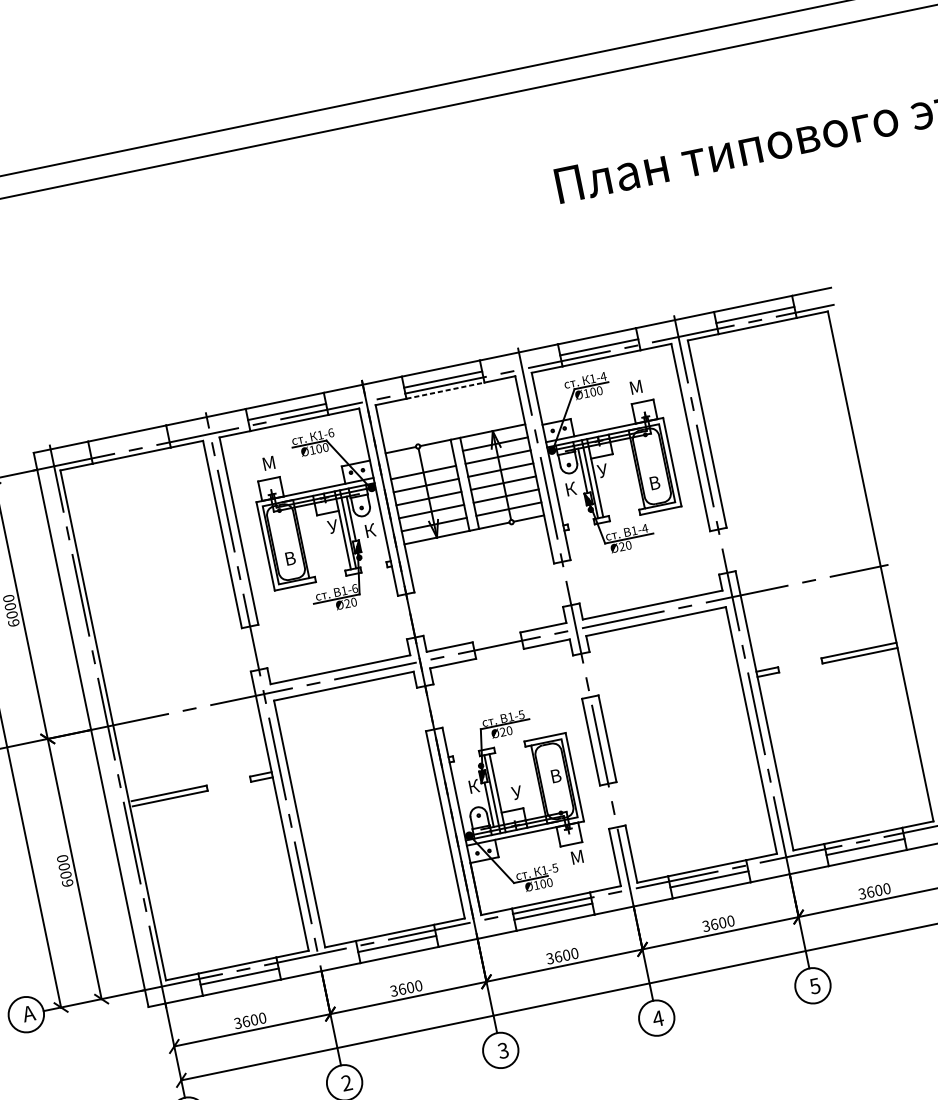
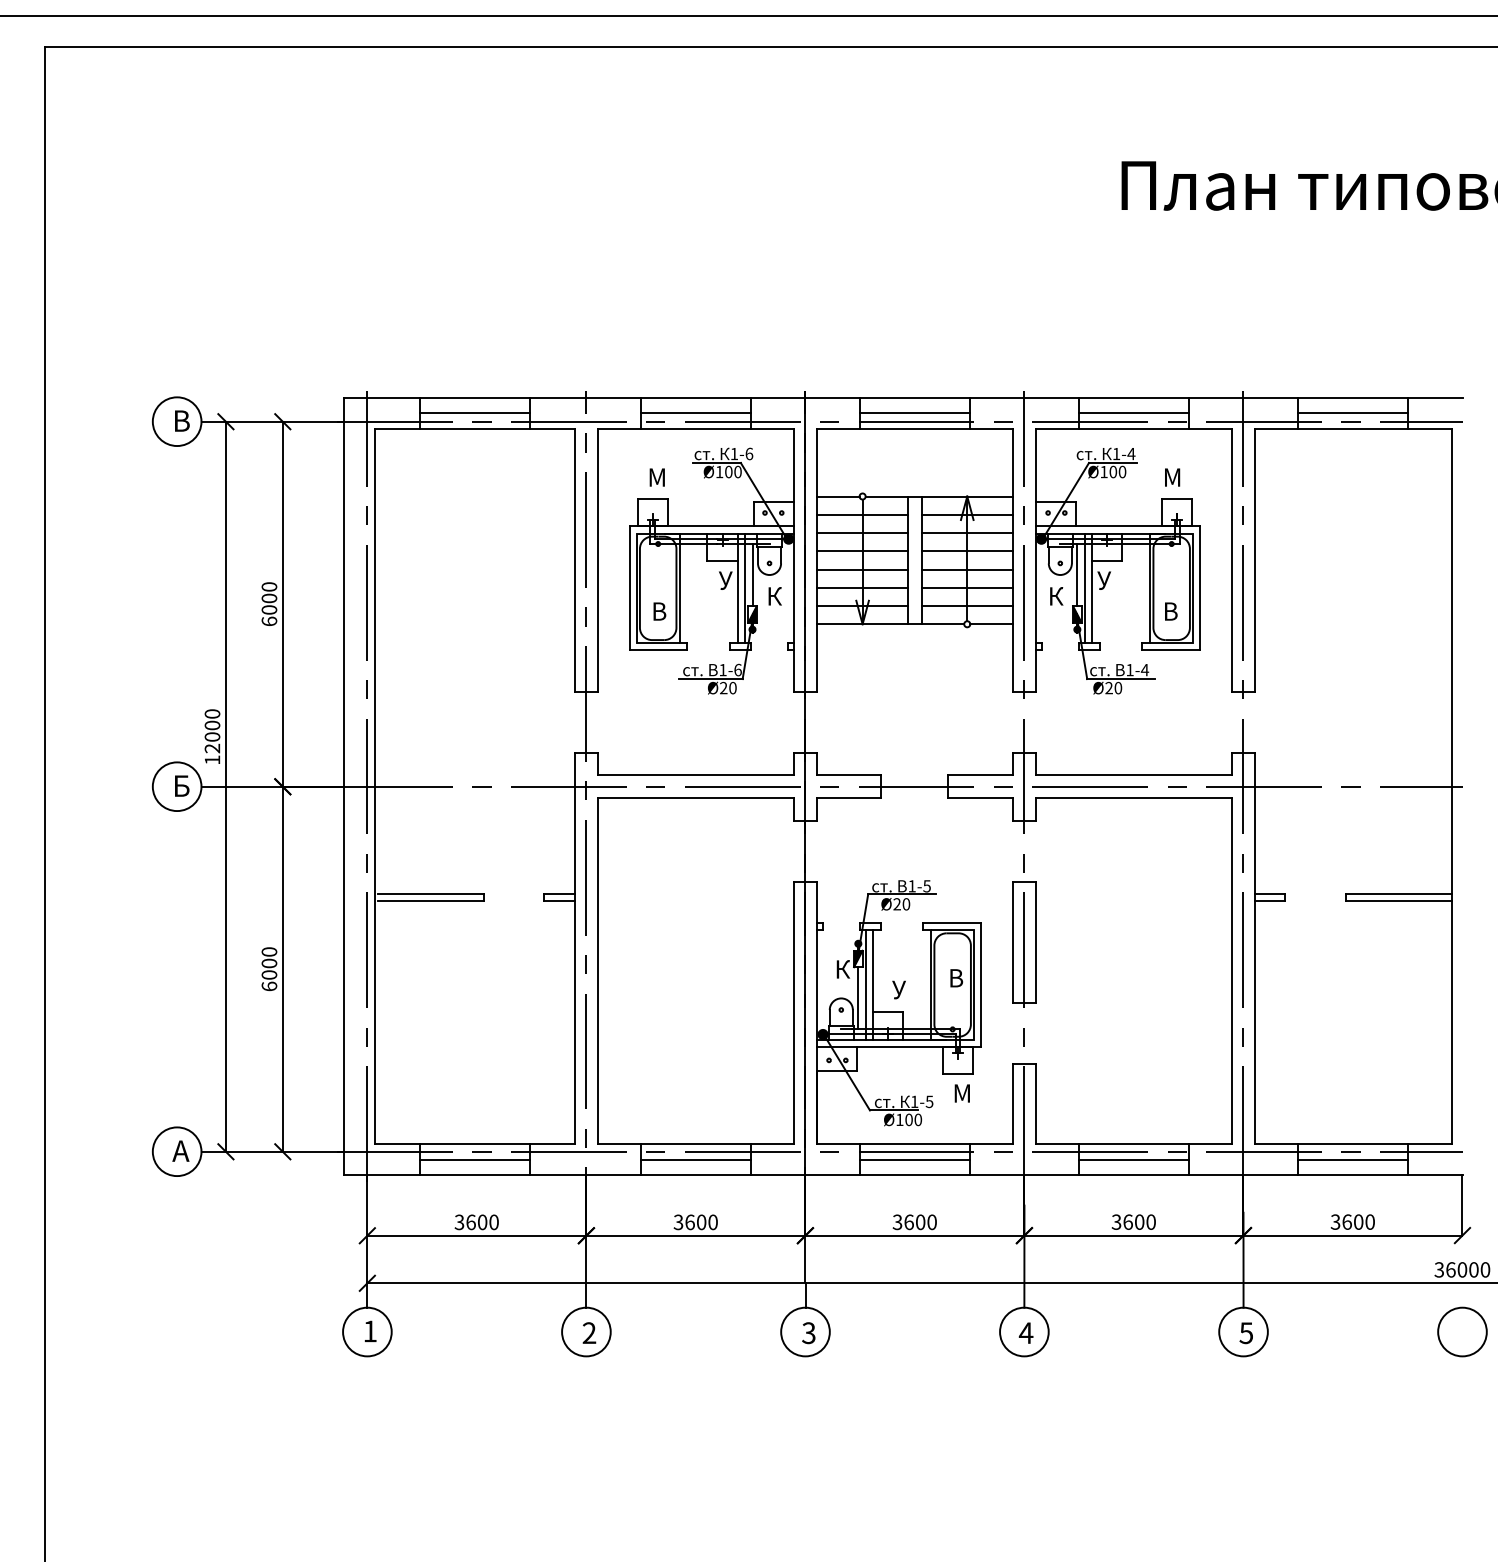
line: (445, 390) -> (914, 428), dashed -> solid
line: (129, 444) -> (474, 413), added
line: (420, 459) -> (862, 514), added

